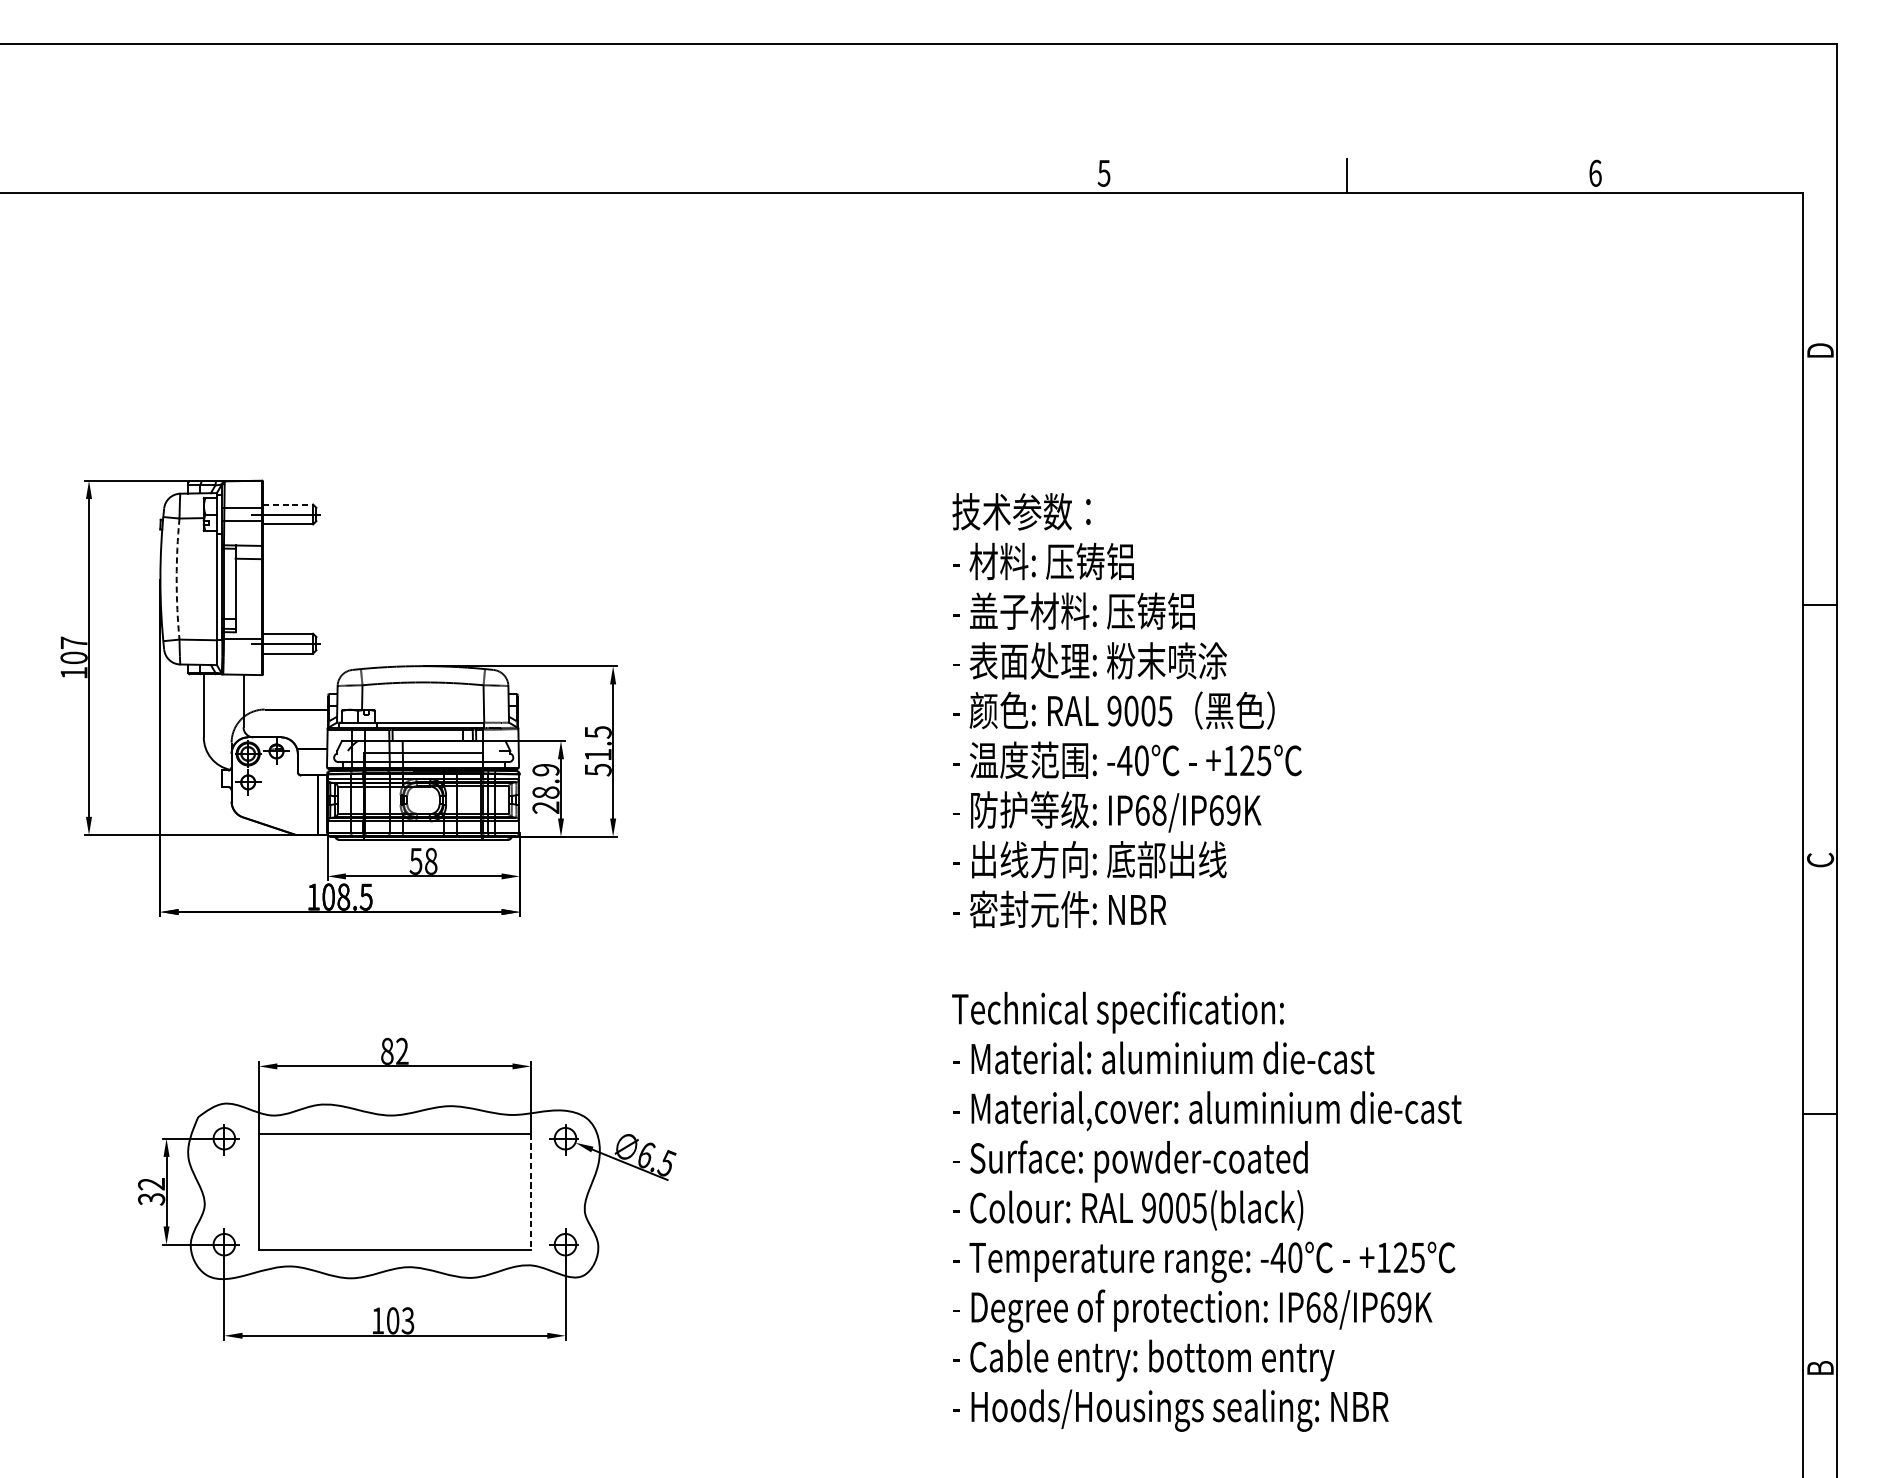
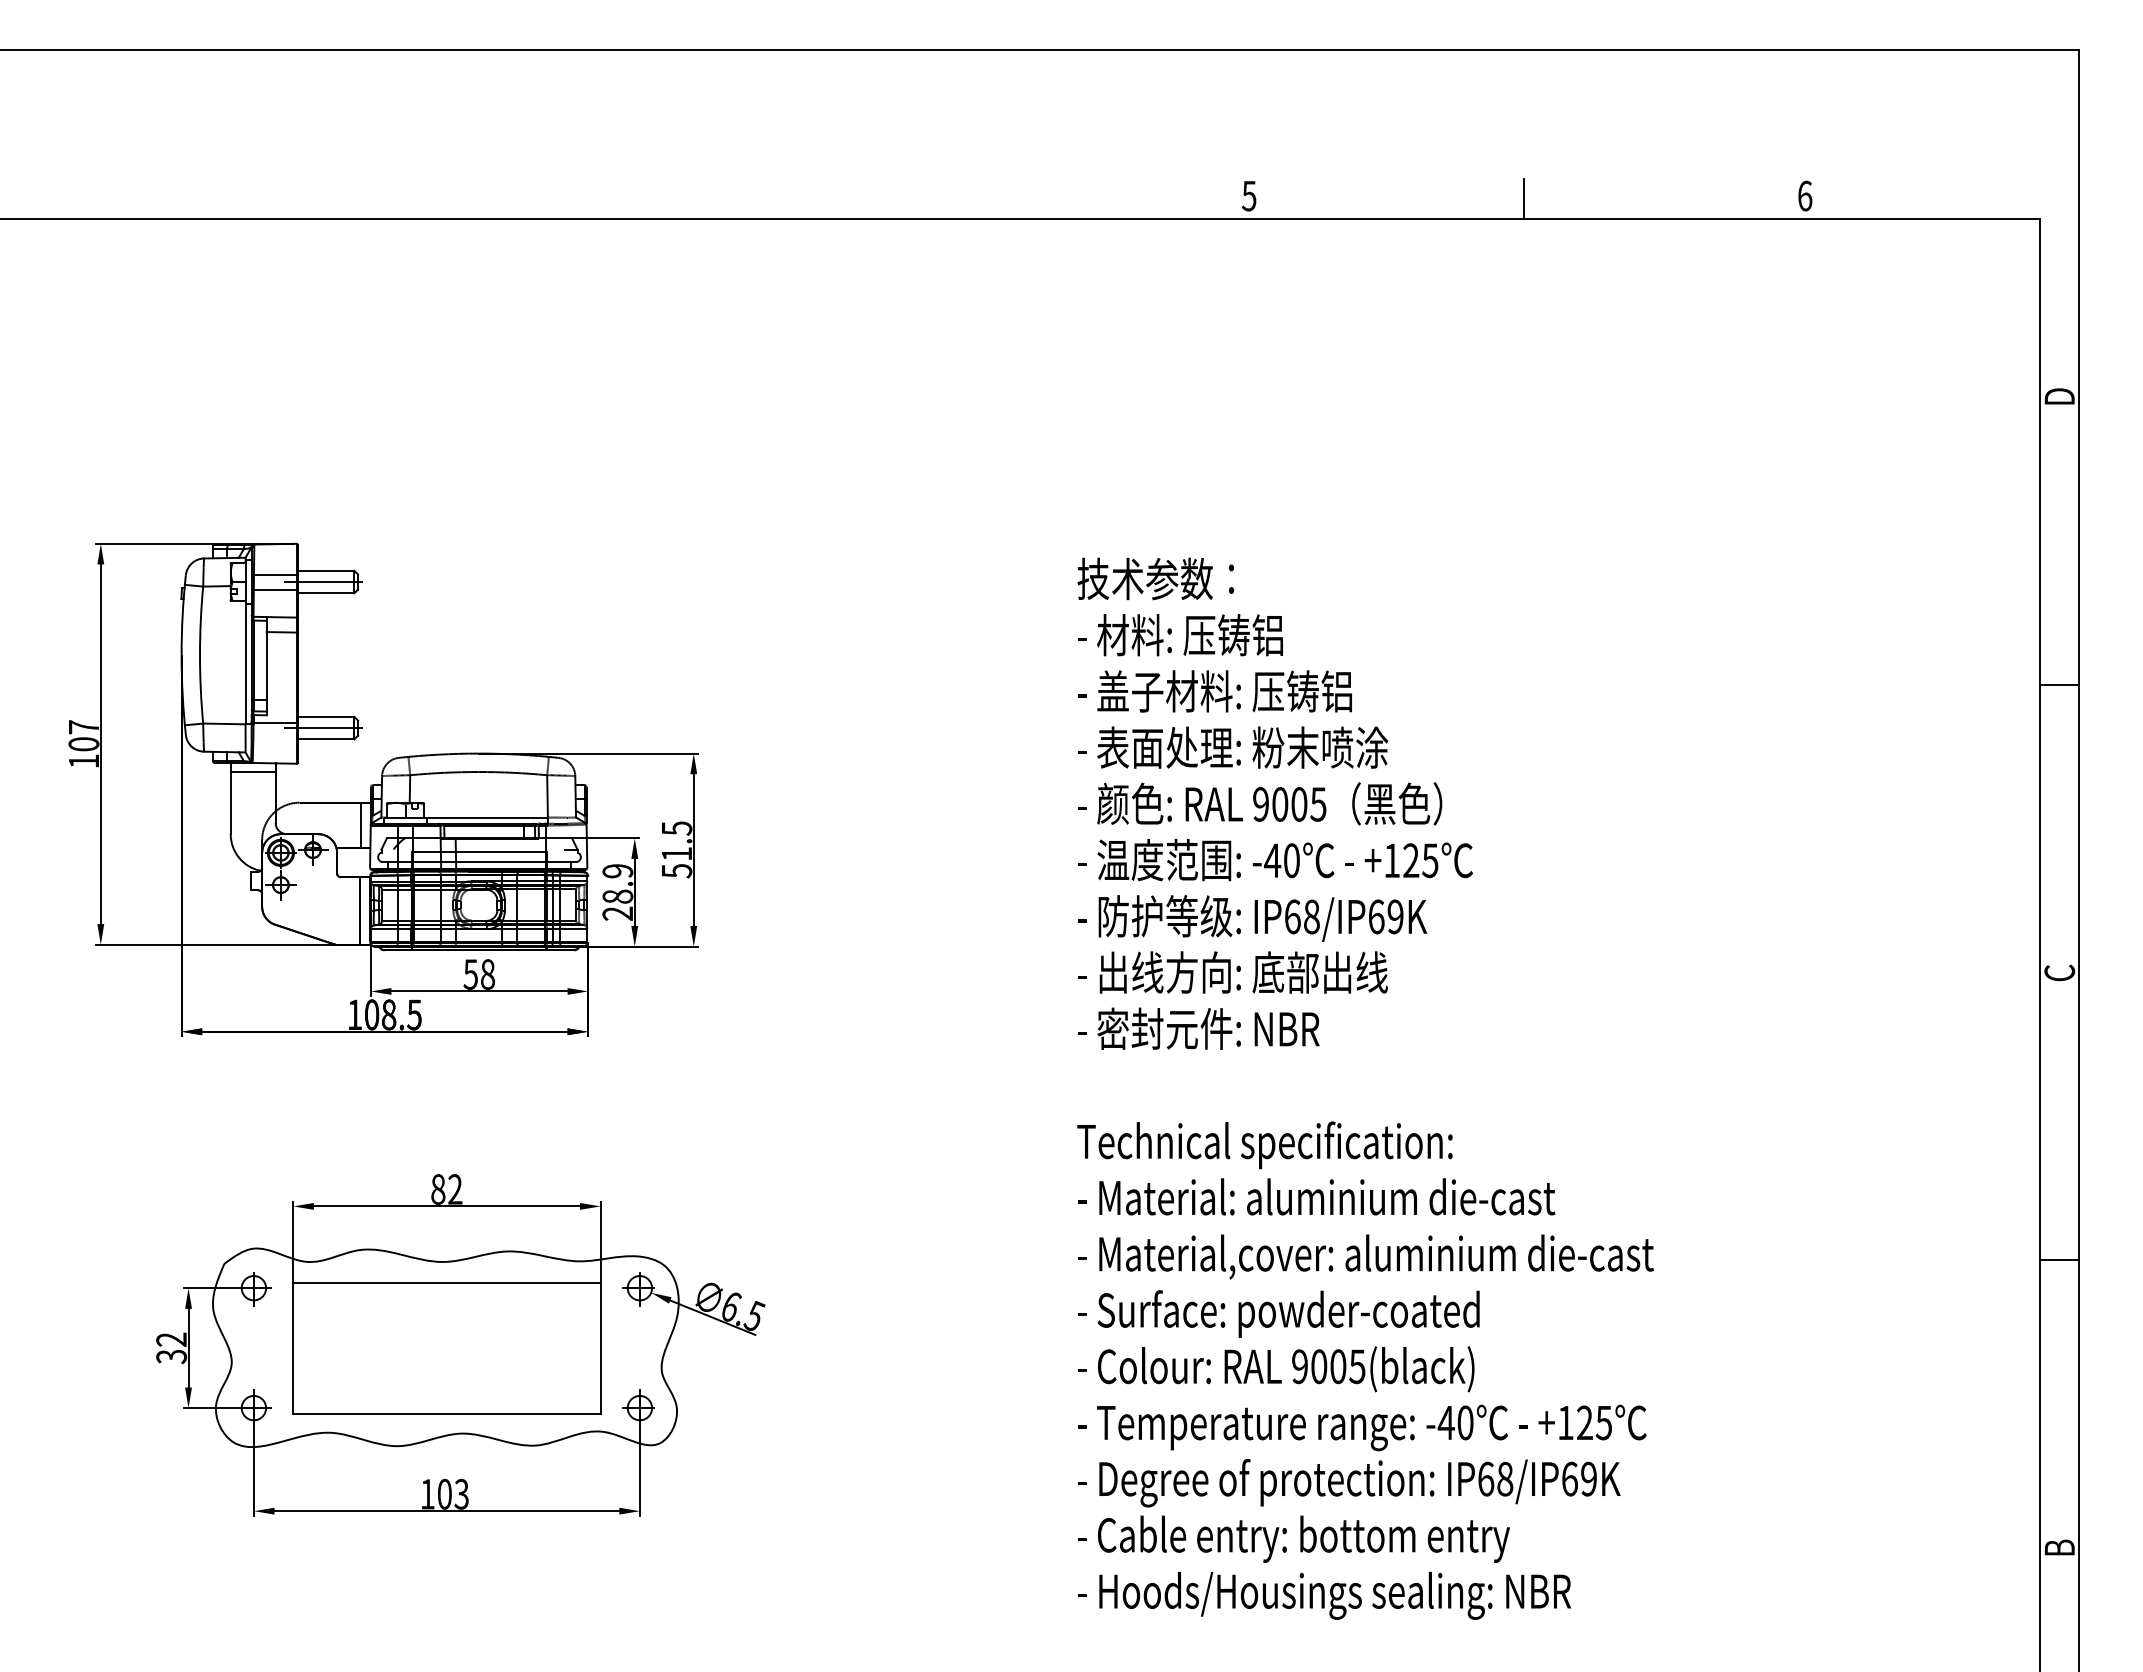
line: (288, 504) -> (326, 570), dashed -> solid
arc: (177, 579) -> (200, 655), dashed -> solid
line: (223, 682) -> (252, 772), added
line: (319, 728) -> (361, 824), added
line: (530, 1191) -> (600, 1348), dashed -> solid

